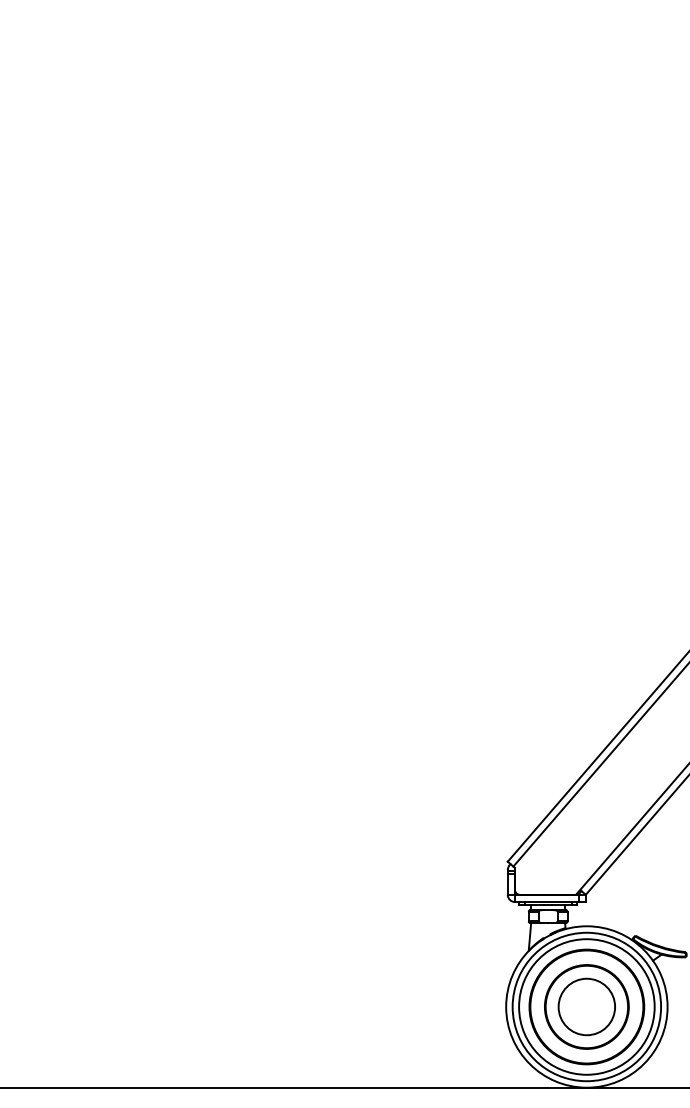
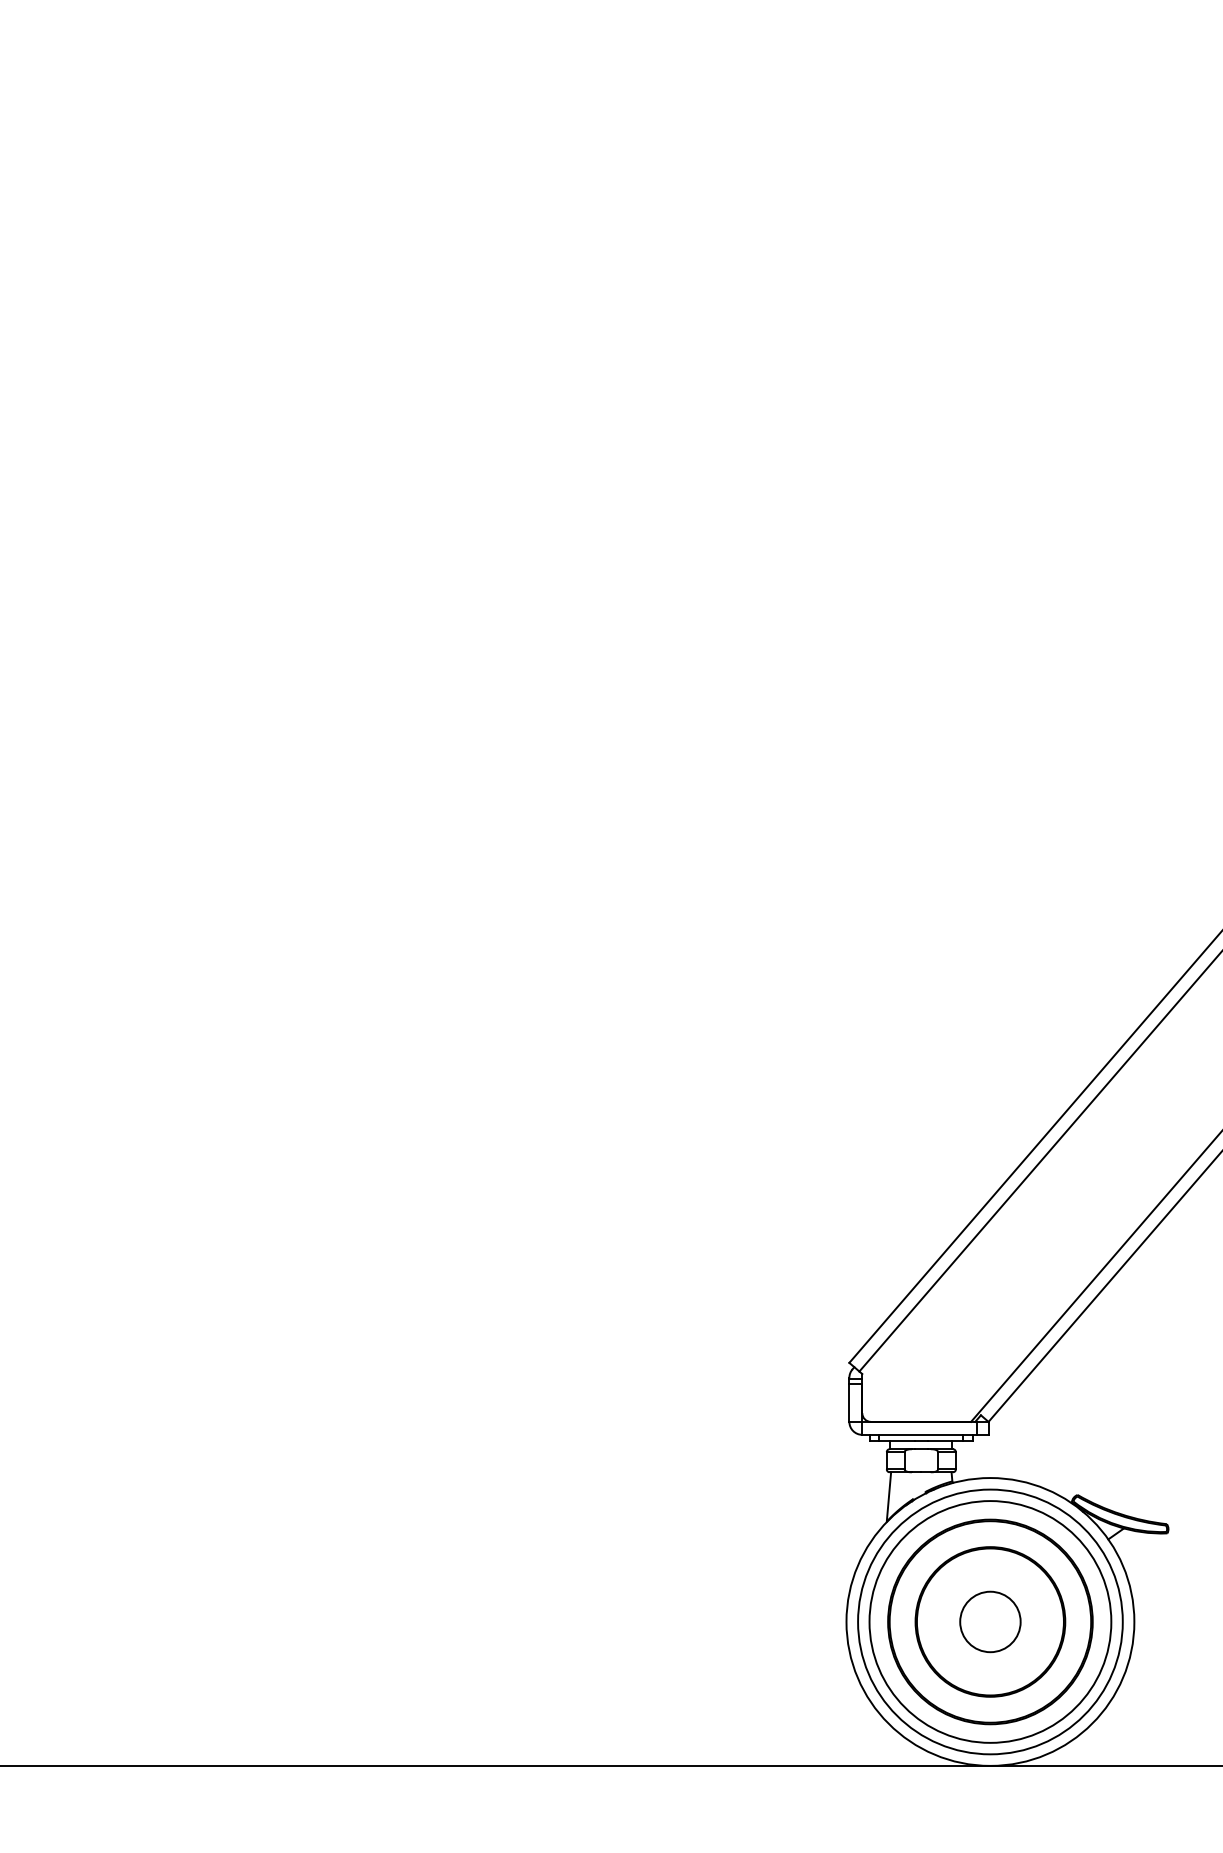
circle: (586, 1006) -> (989, 1621), size x0.6

